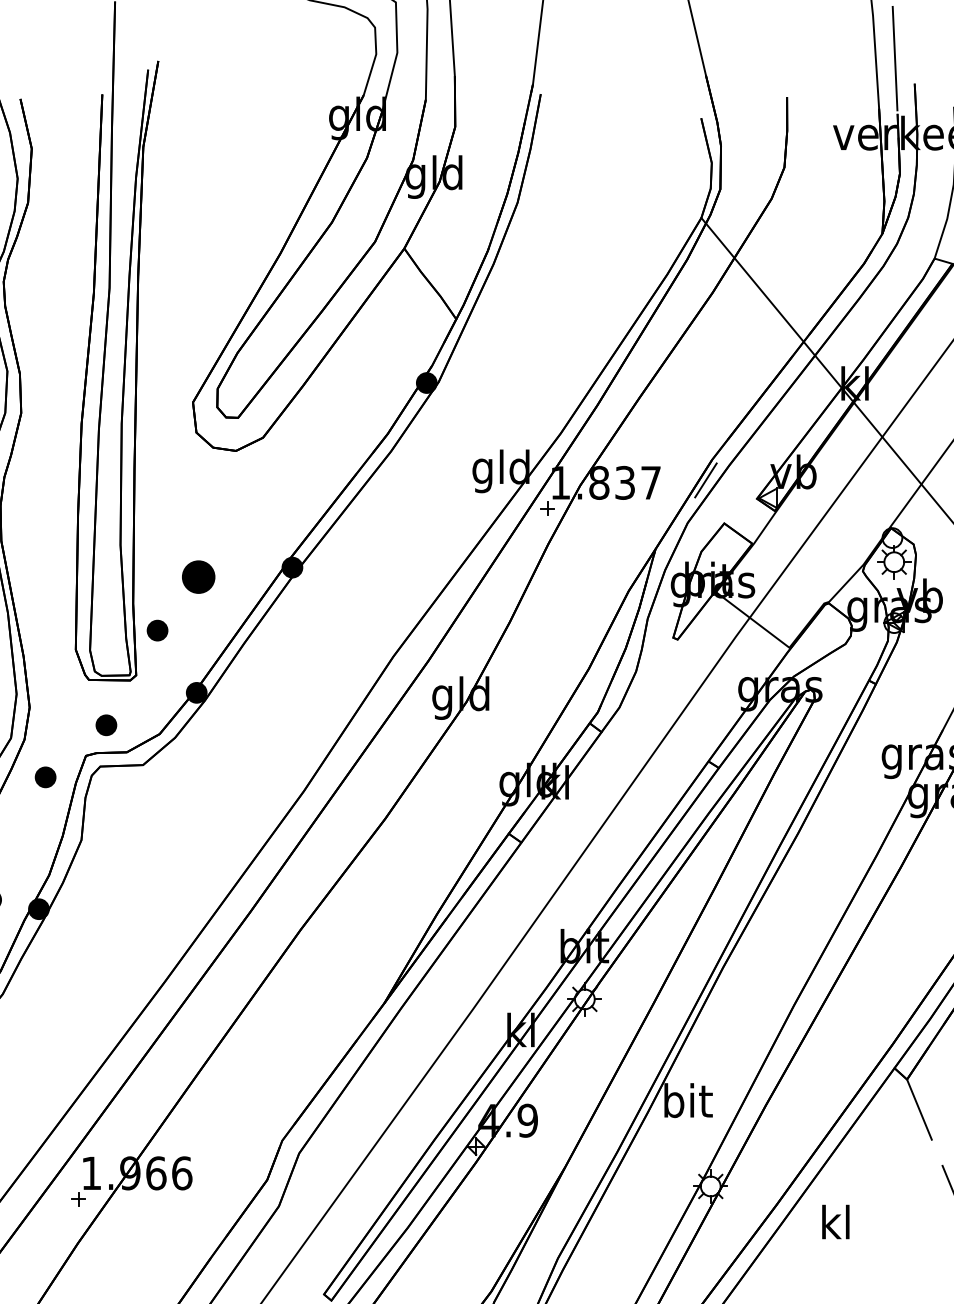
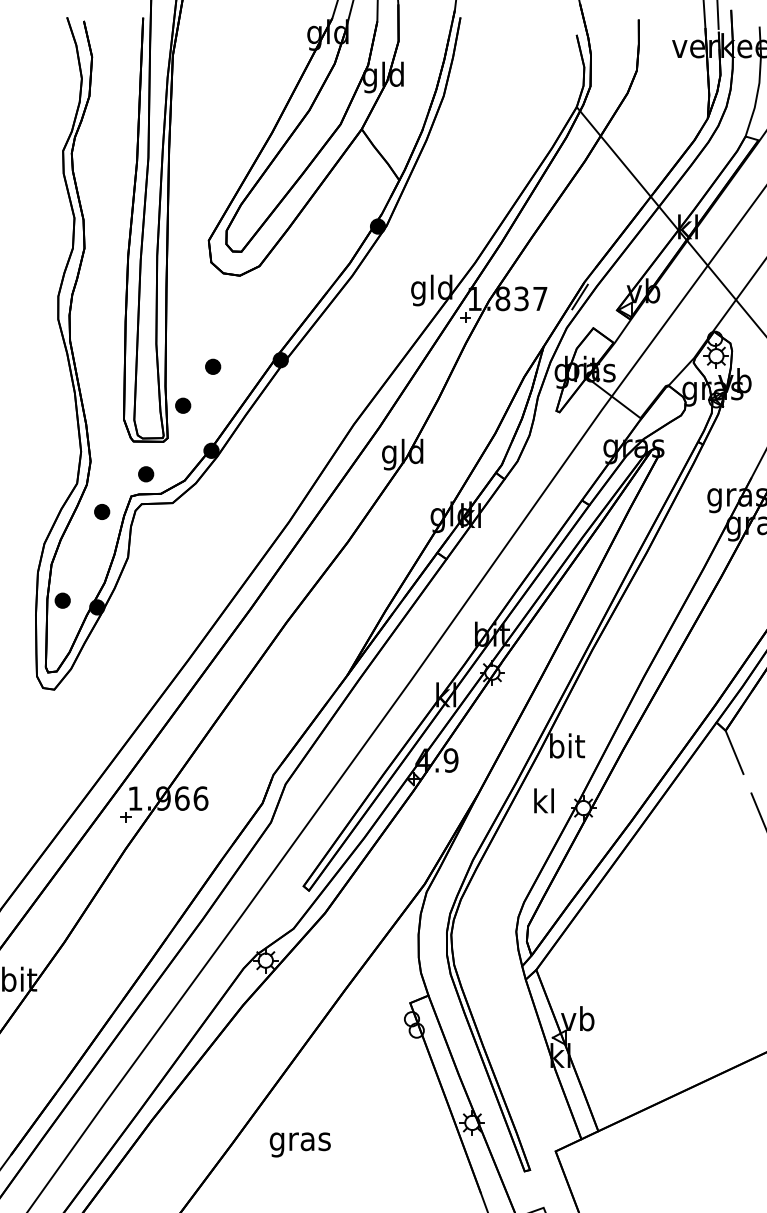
part: (199, 576) -> (213, 366), size x0.62
text: (835, 1221) -> (543, 800), moved

